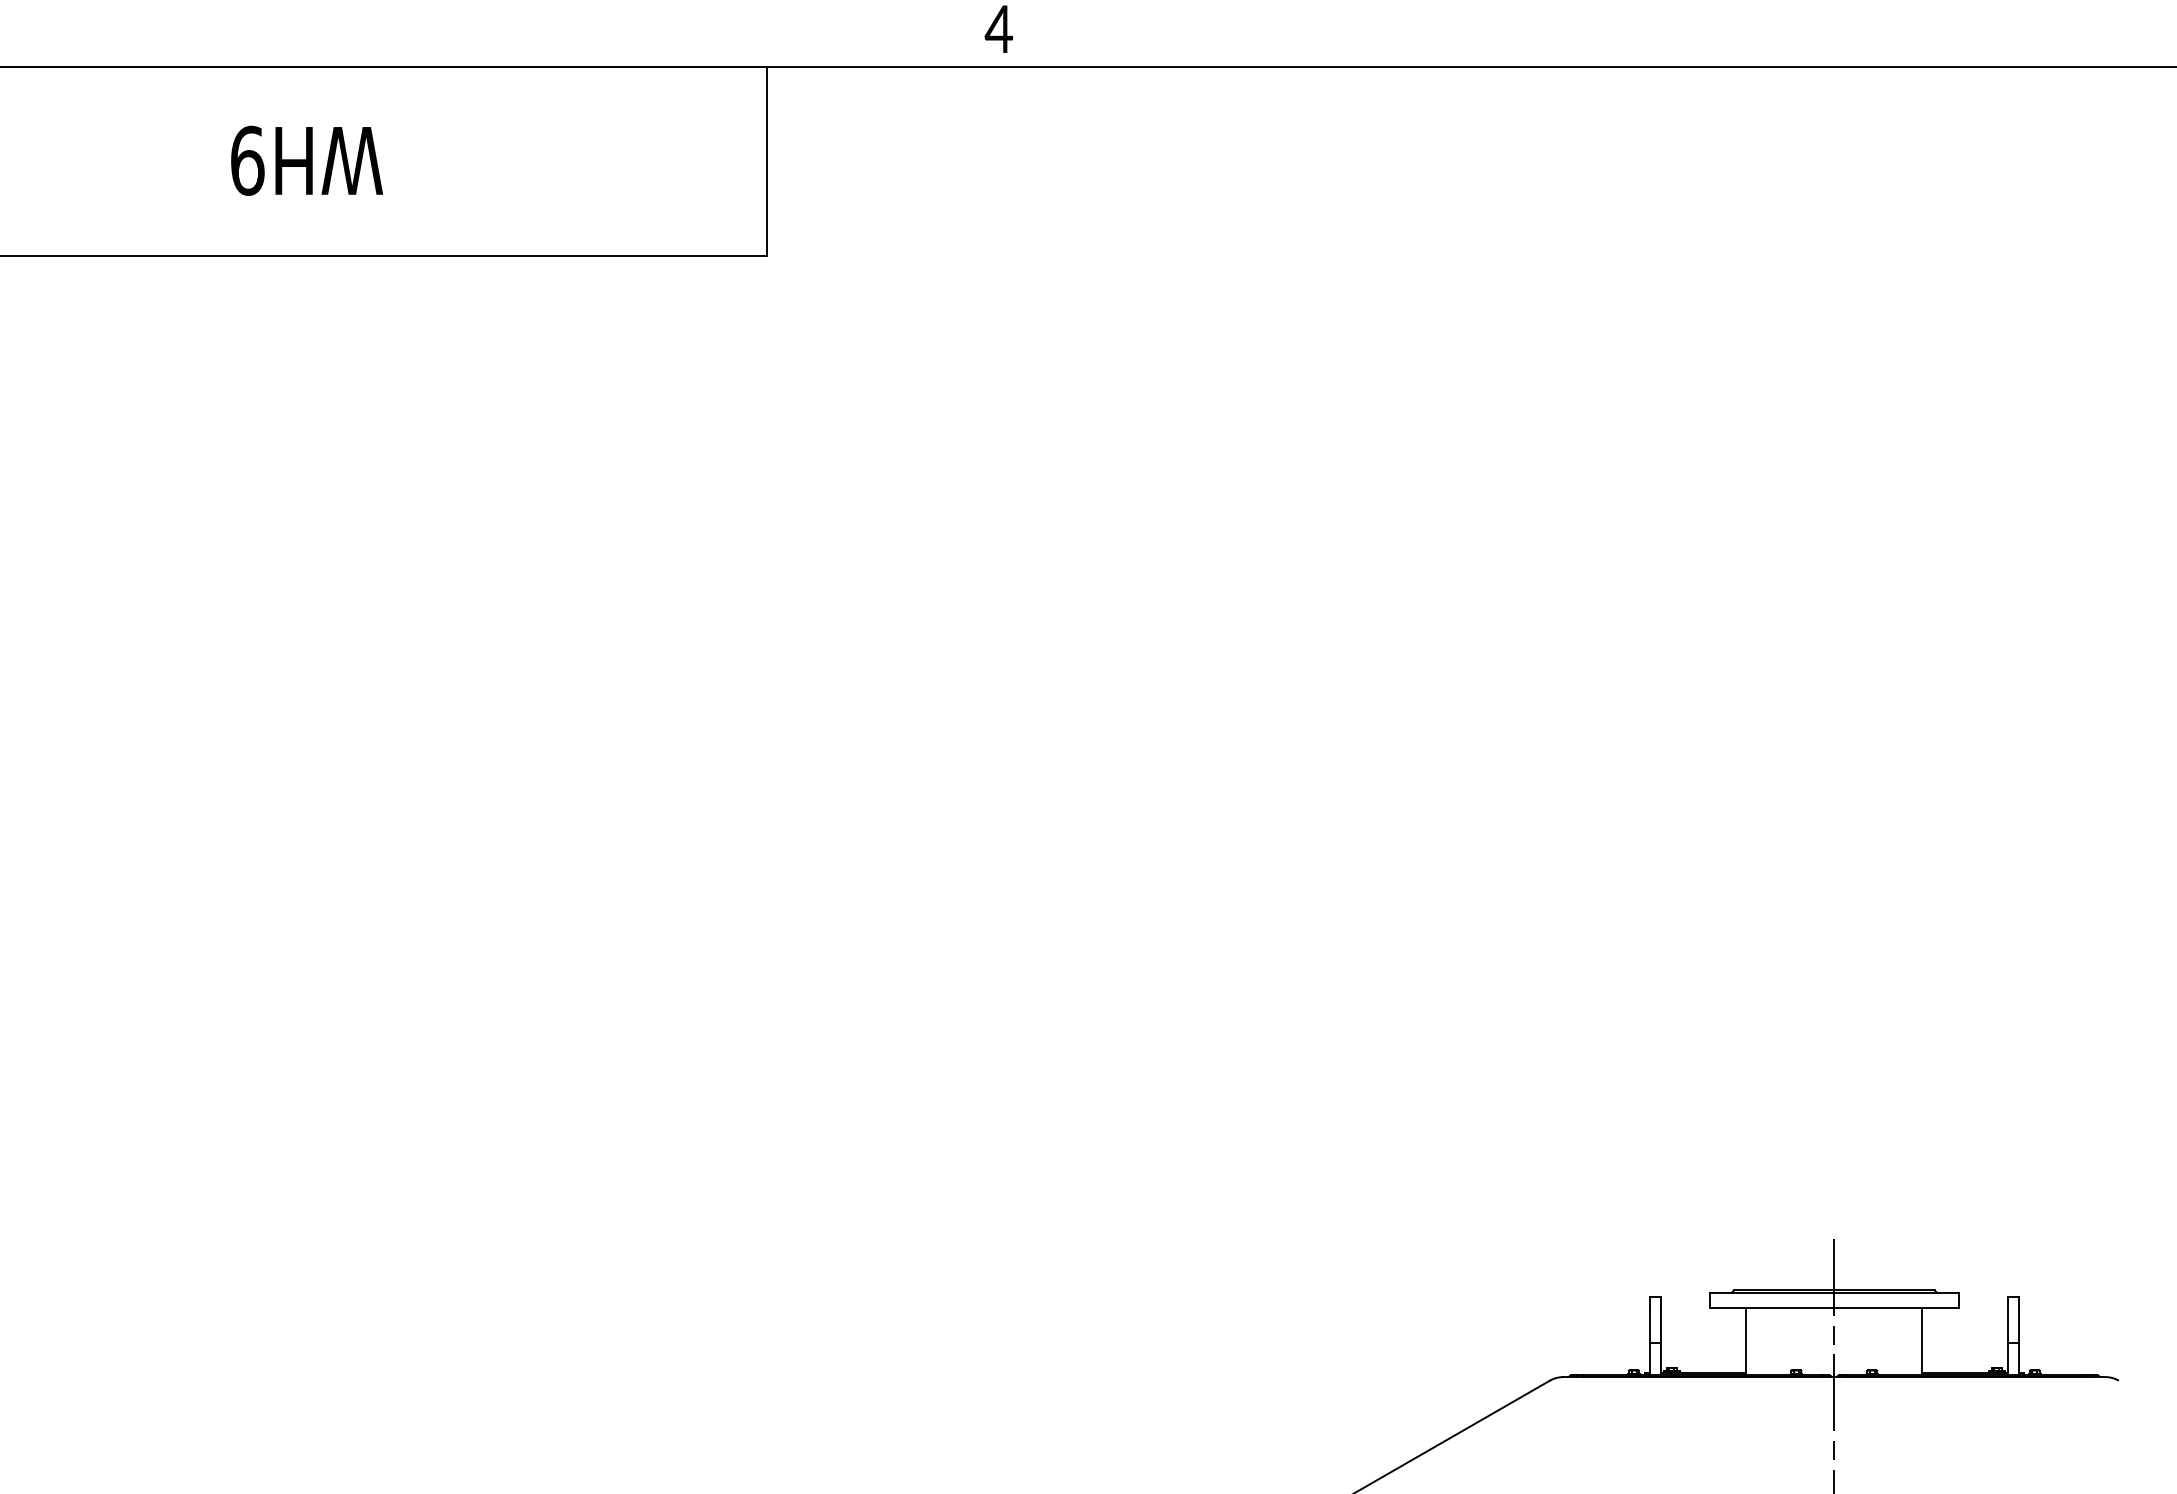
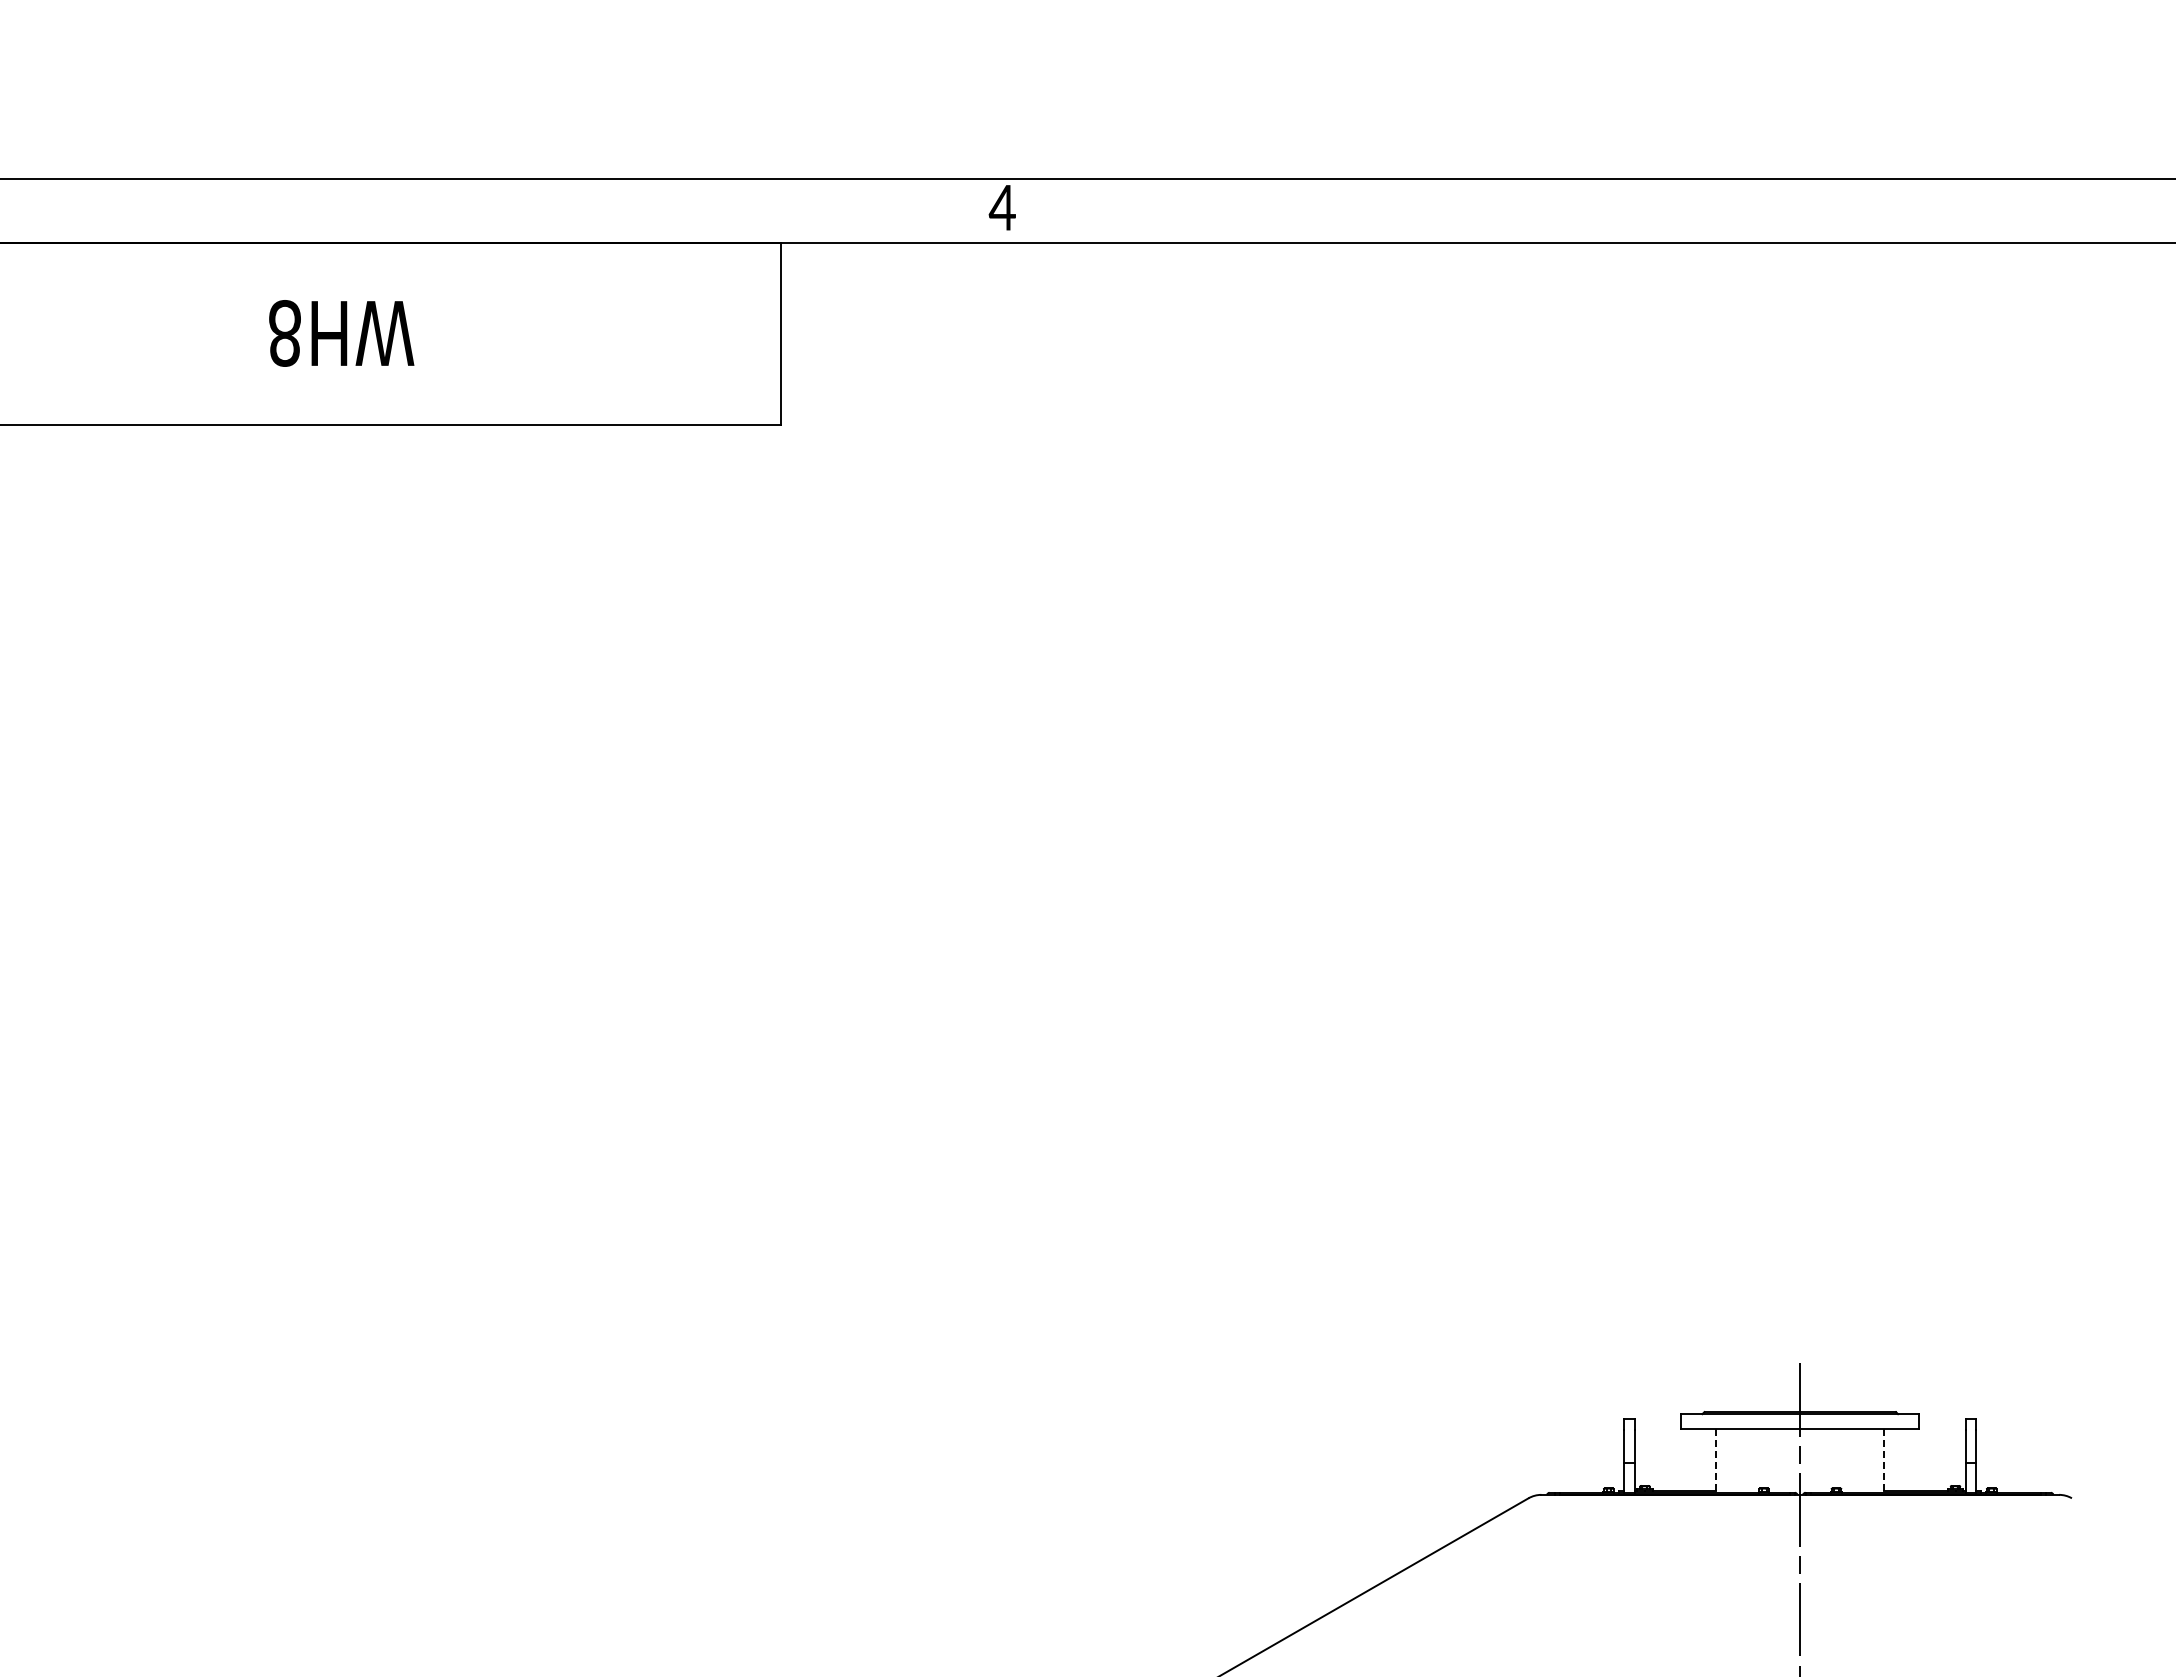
text: (248, 160) -> (285, 333), WH9 -> WH8
line: (1746, 1342) -> (1716, 1461), solid -> dashed
line: (1922, 1342) -> (1884, 1461), solid -> dashed

